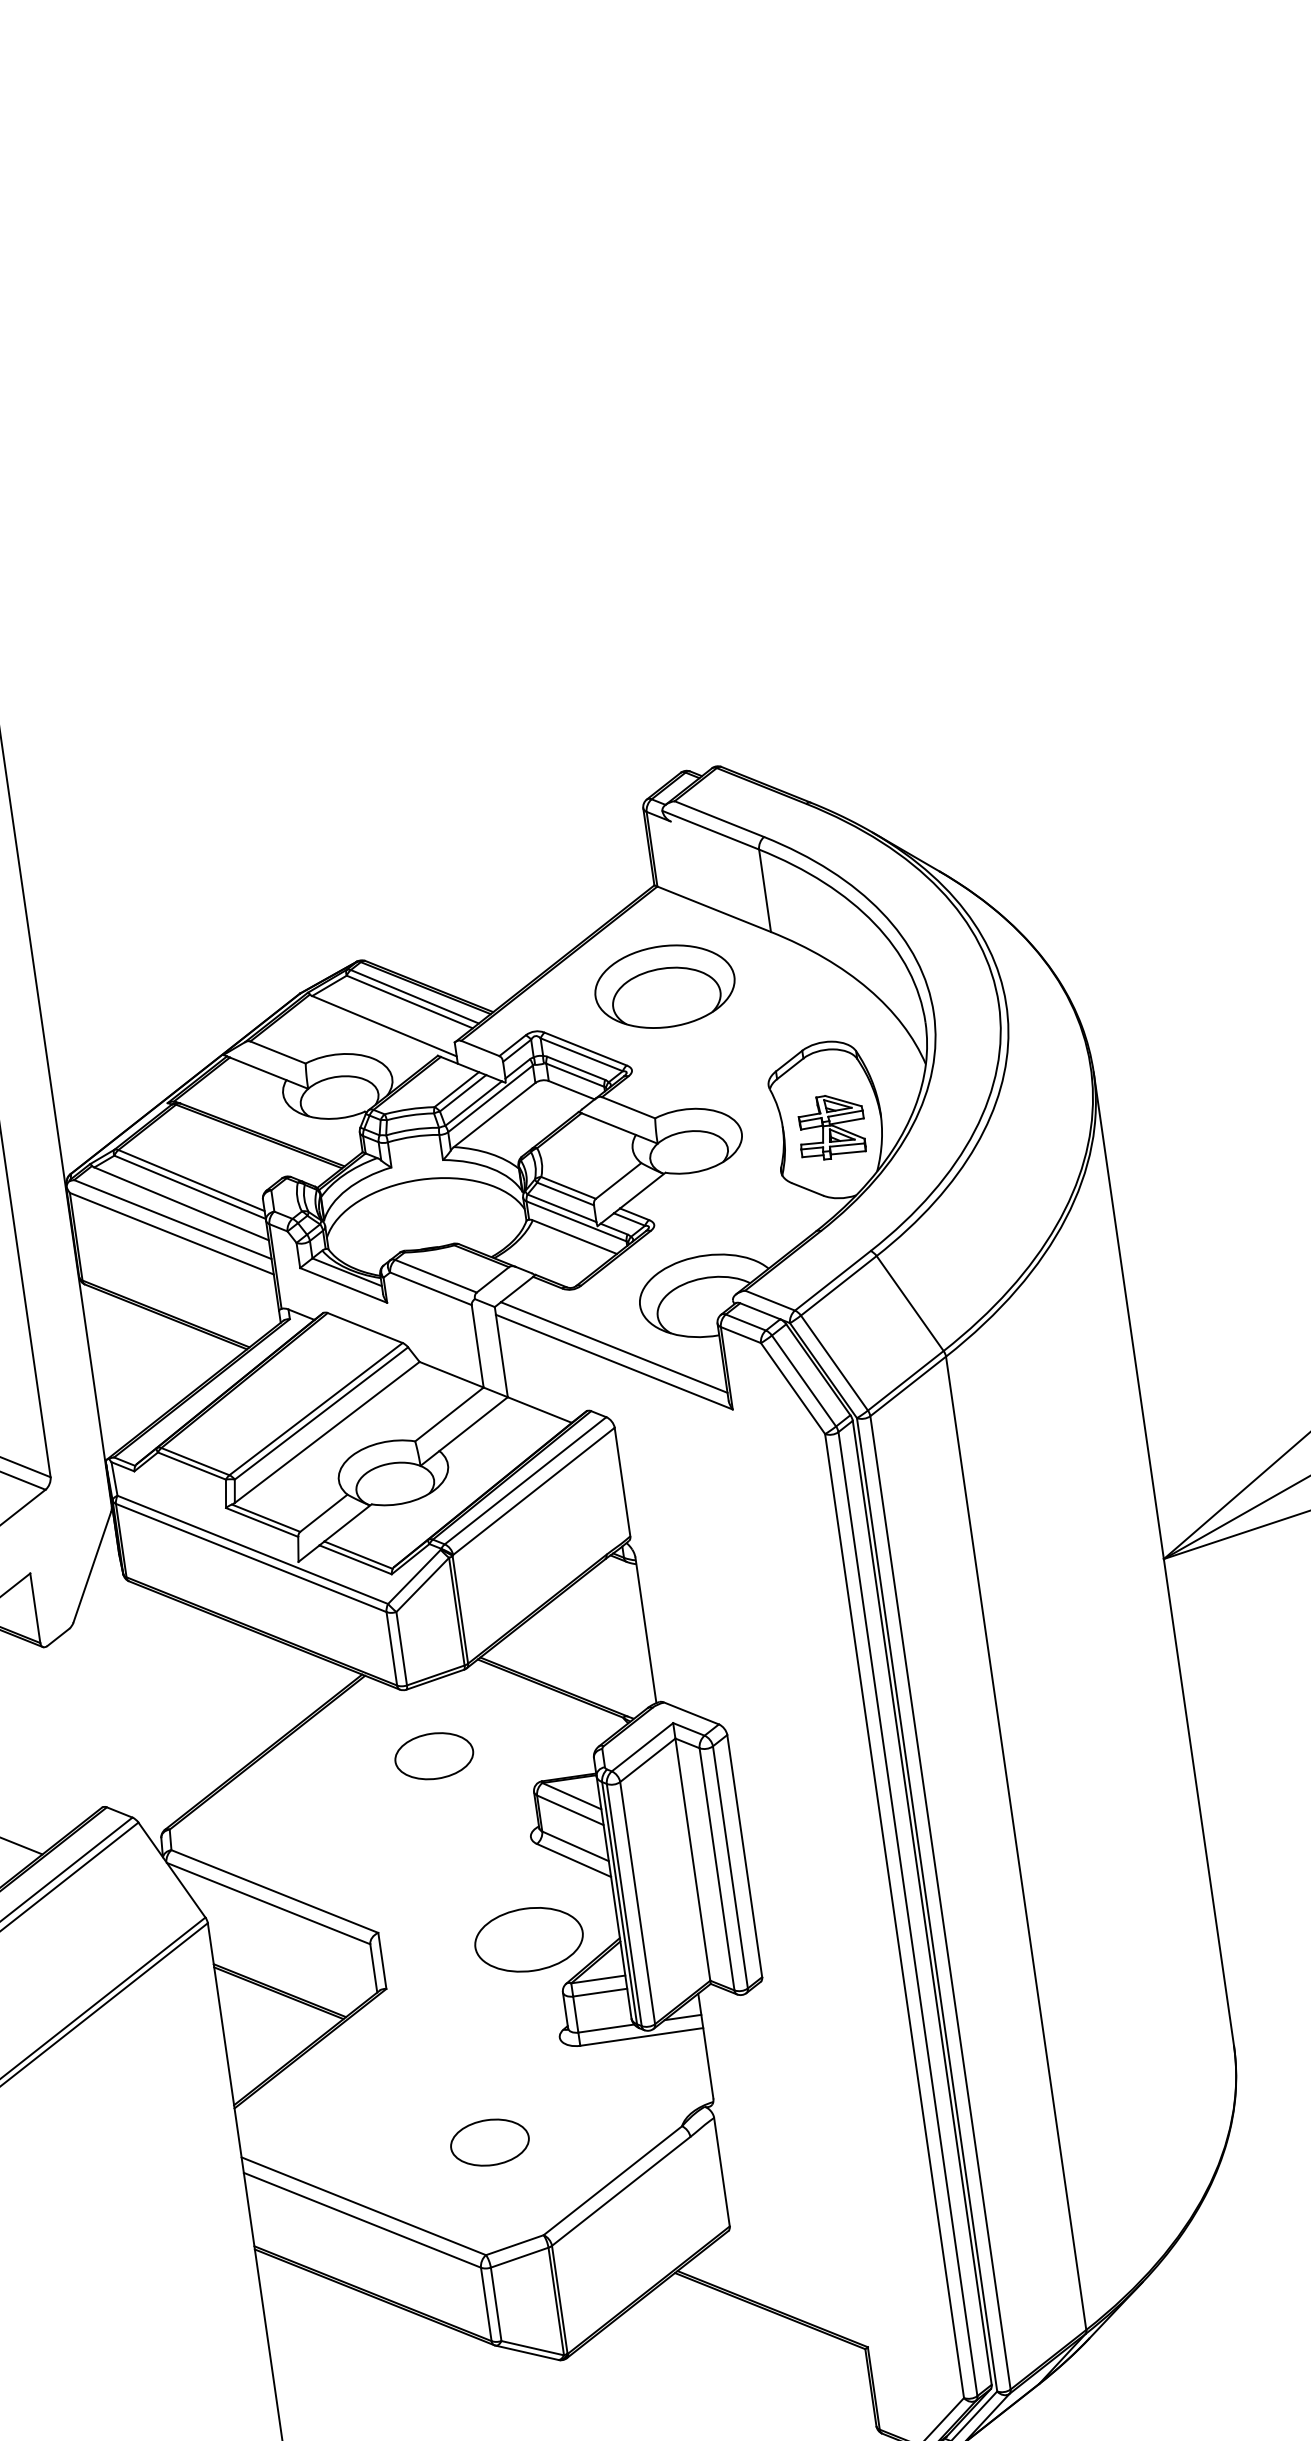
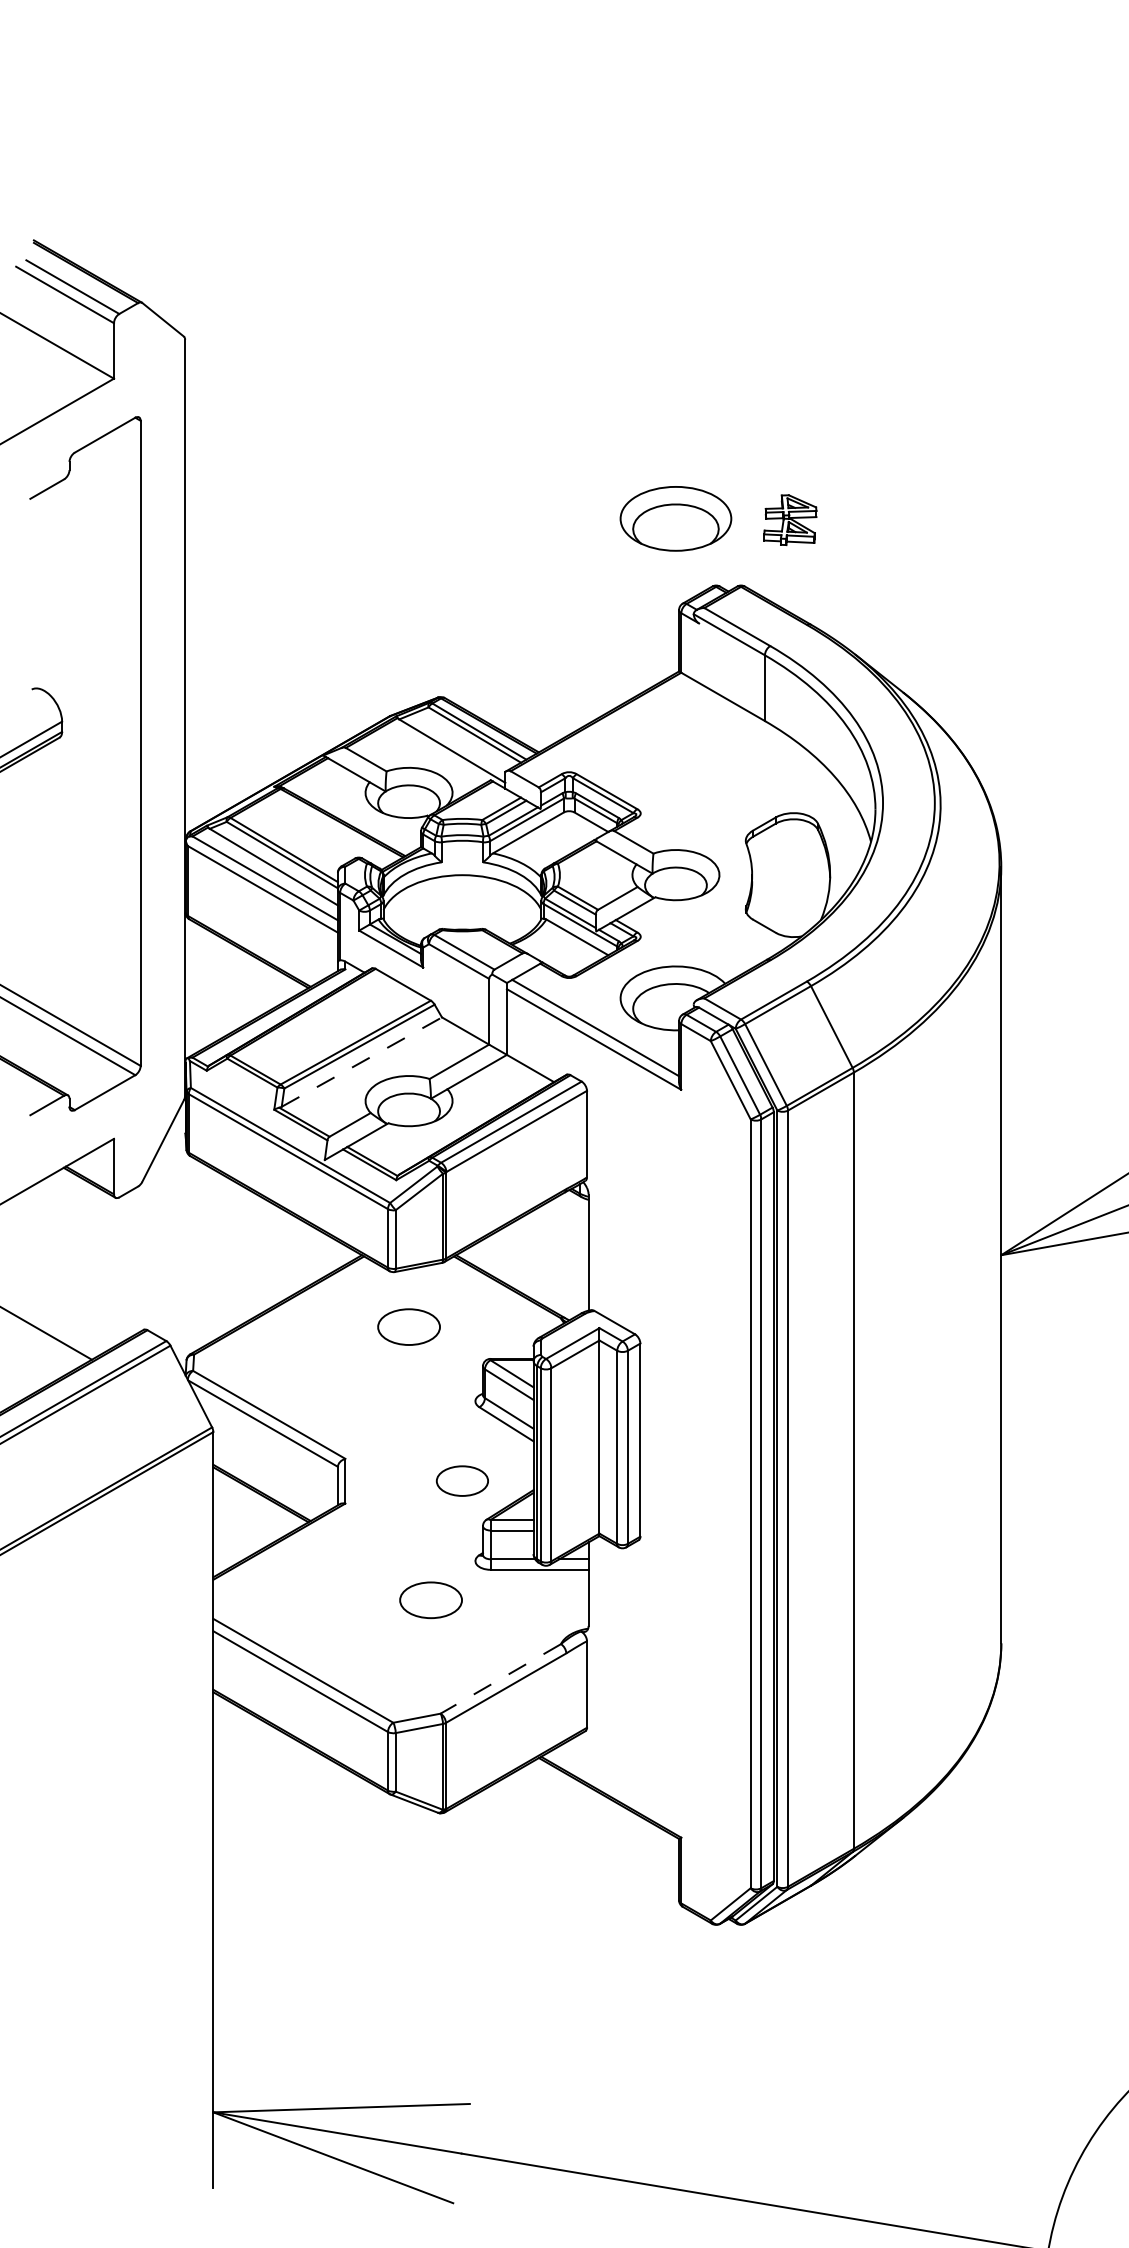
part: (664, 986) -> (675, 518), moved
part: (831, 1127) -> (790, 520), moved
line: (326, 1433) -> (361, 1062), solid -> dashed
part: (528, 1938) -> (462, 1480), size x0.6
part: (489, 2142) -> (430, 1600), moved
line: (612, 2180) -> (500, 1678), solid -> dashed

